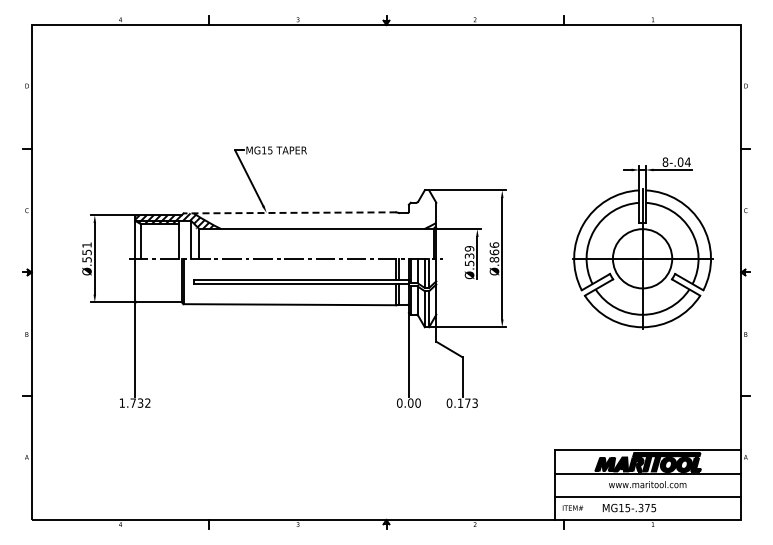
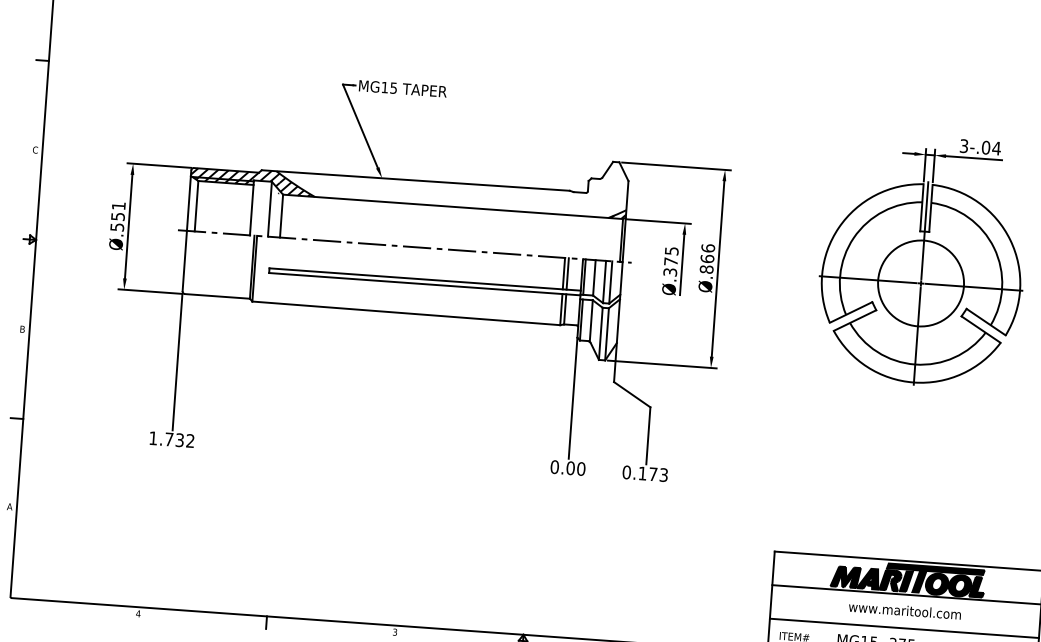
text: (665, 161) -> (964, 145), 8-.04 -> 3-.04
line: (289, 212) -> (415, 179), dashed -> solid
text: (469, 255) -> (671, 260), Ø.539 -> Ø.375

